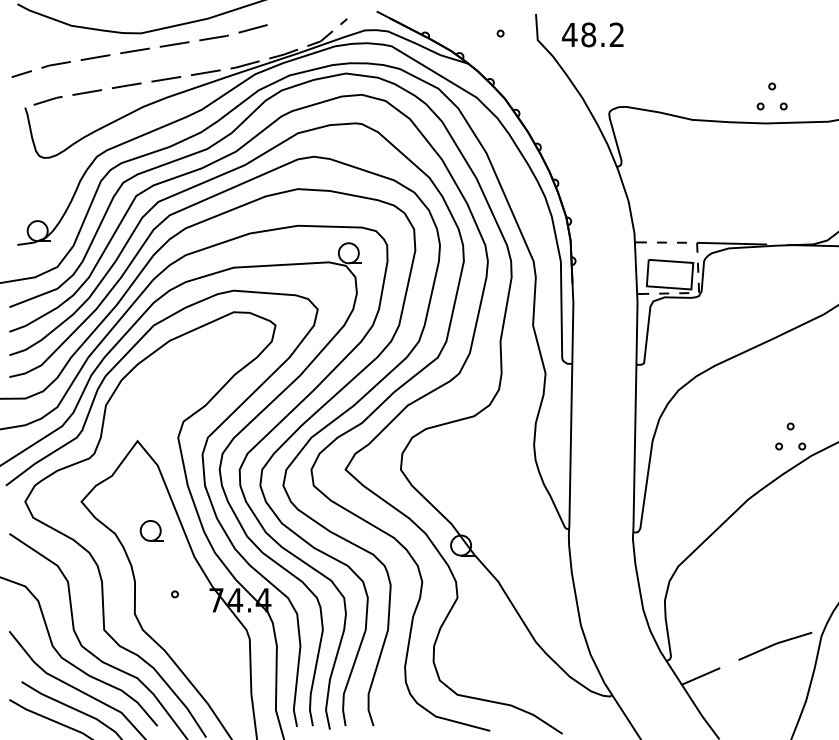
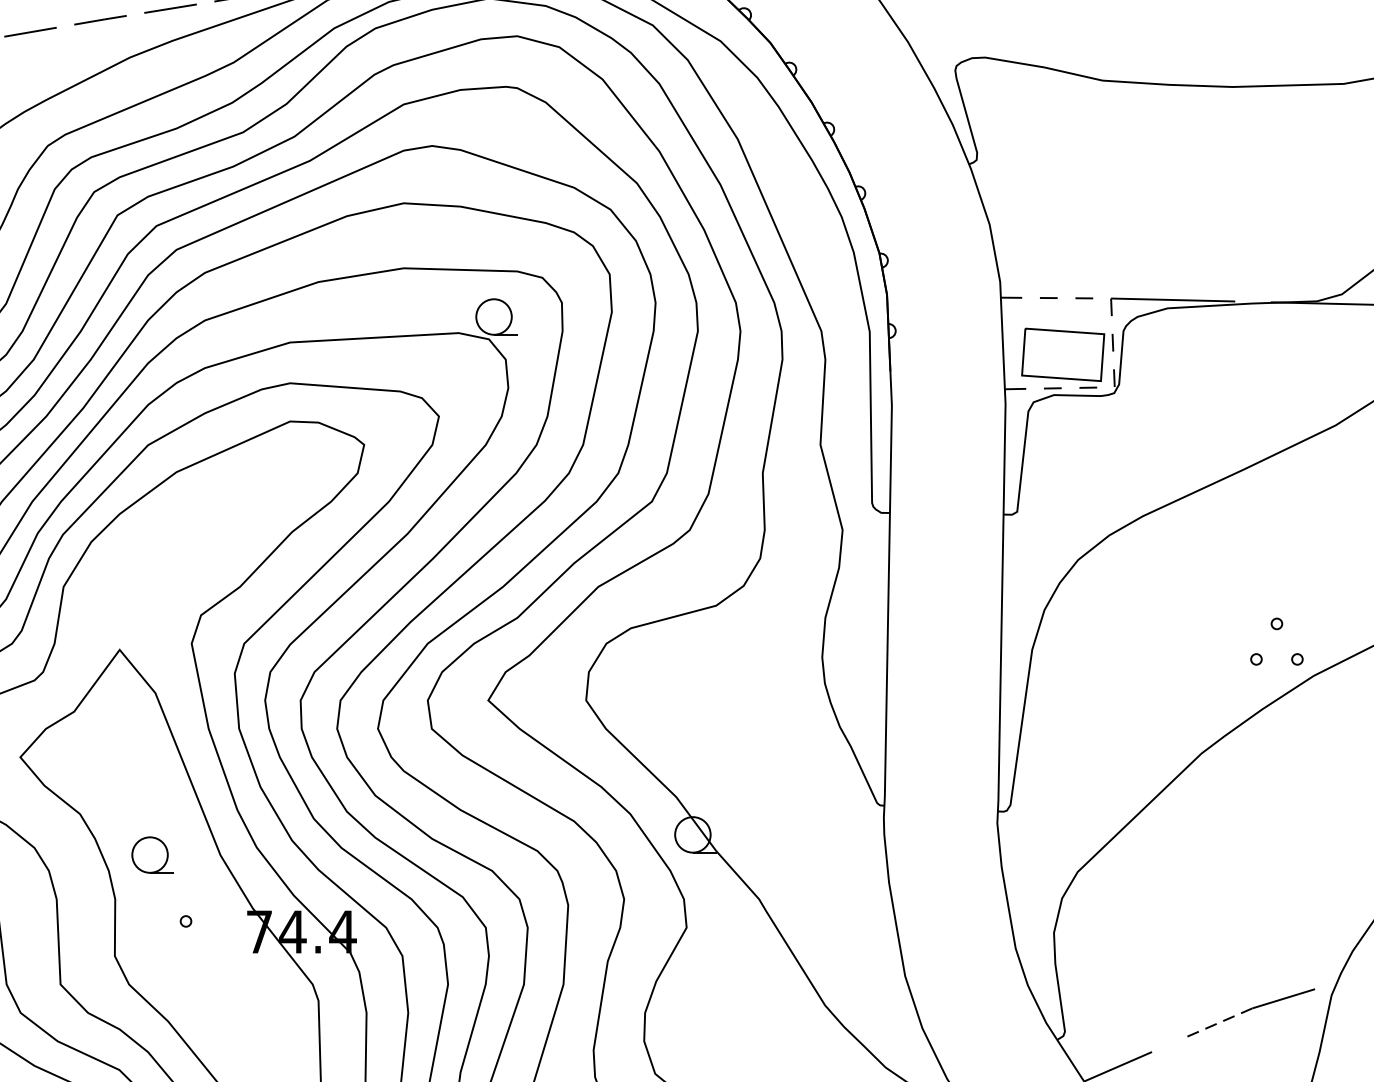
part: (771, 96) -> (1242, 39), removed
part: (151, 530) -> (151, 854), moved
line: (757, 651) -> (1218, 1022), solid -> dashed

